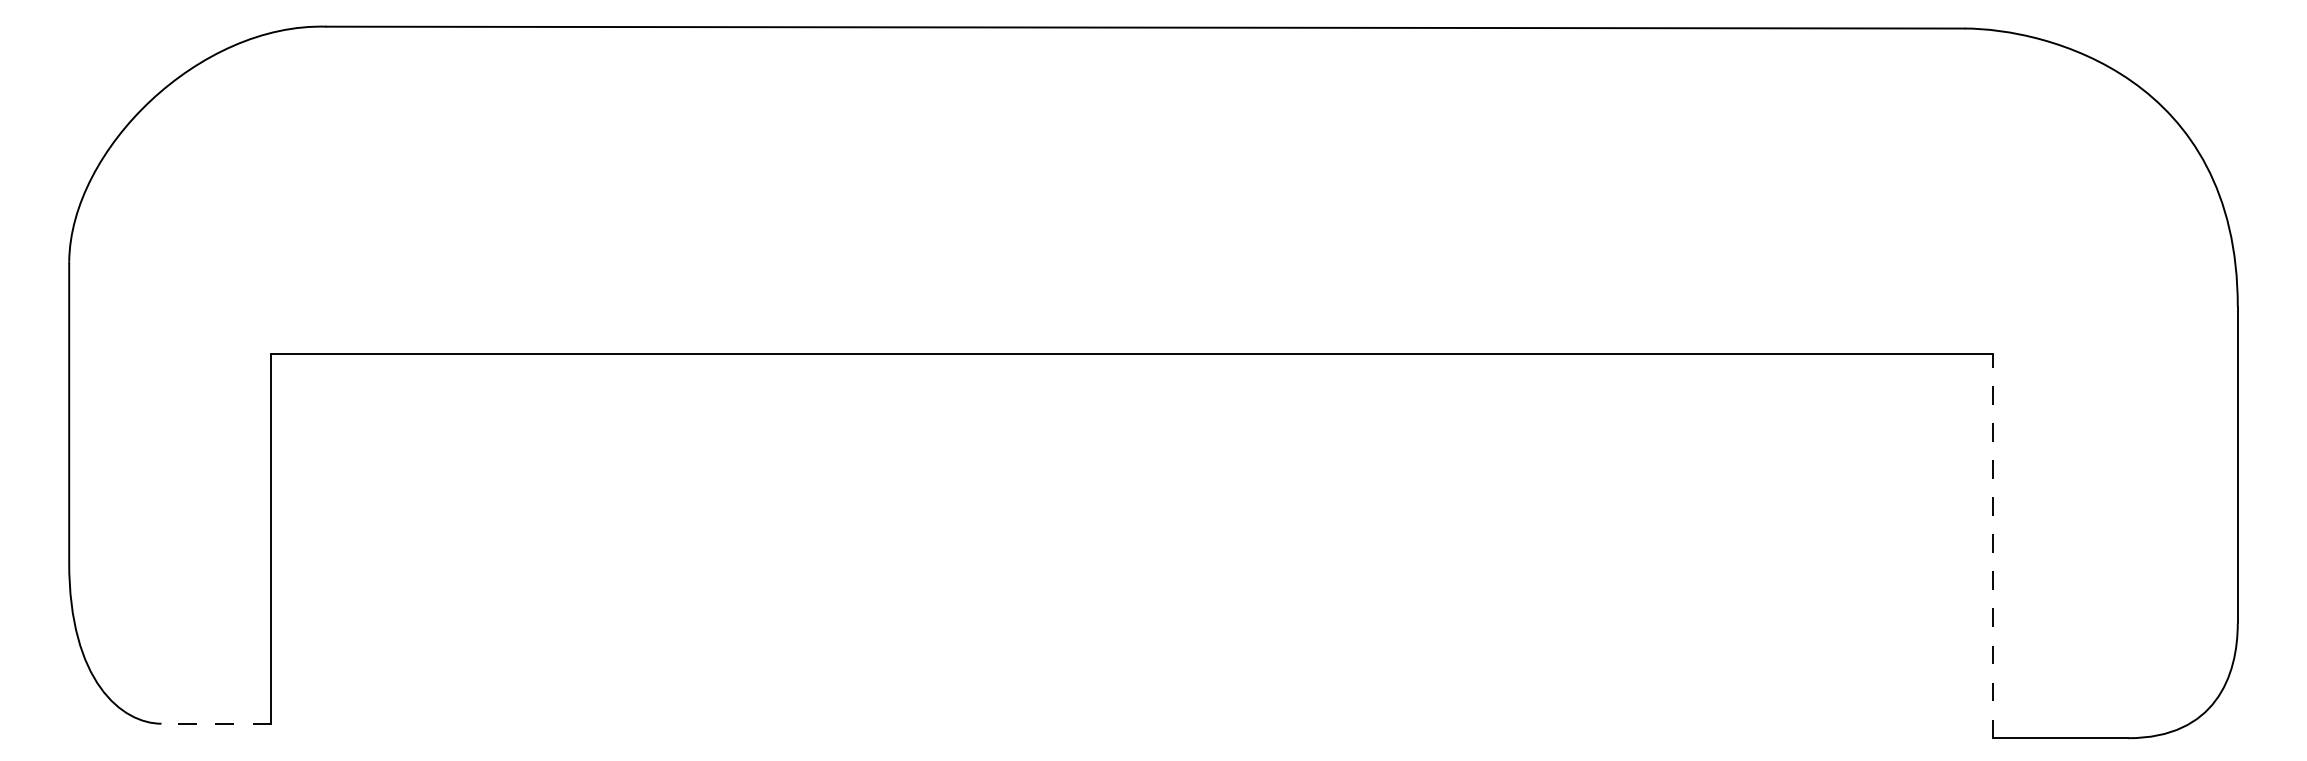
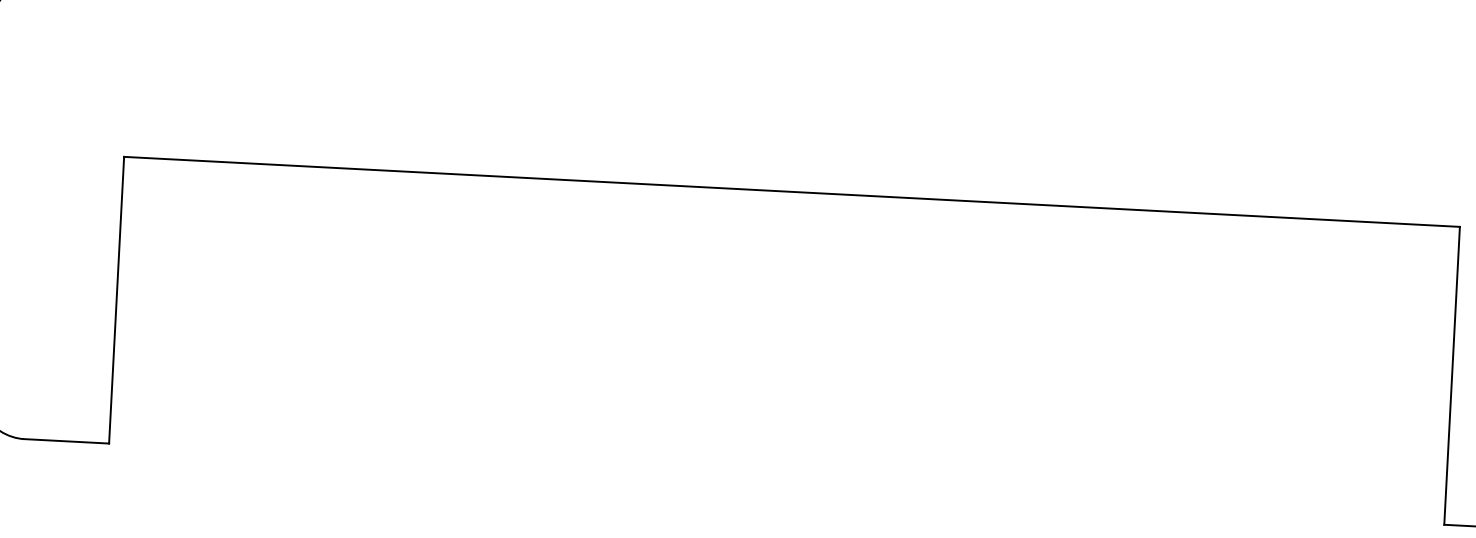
line: (1992, 545) -> (1451, 375), dashed -> solid
line: (216, 723) -> (66, 441), dashed -> solid

